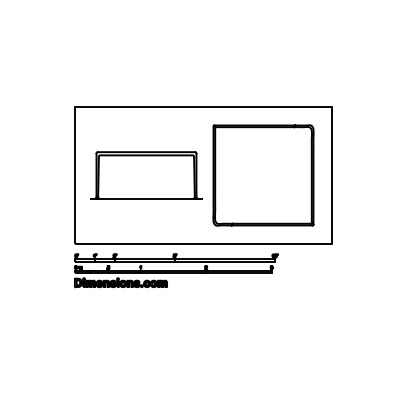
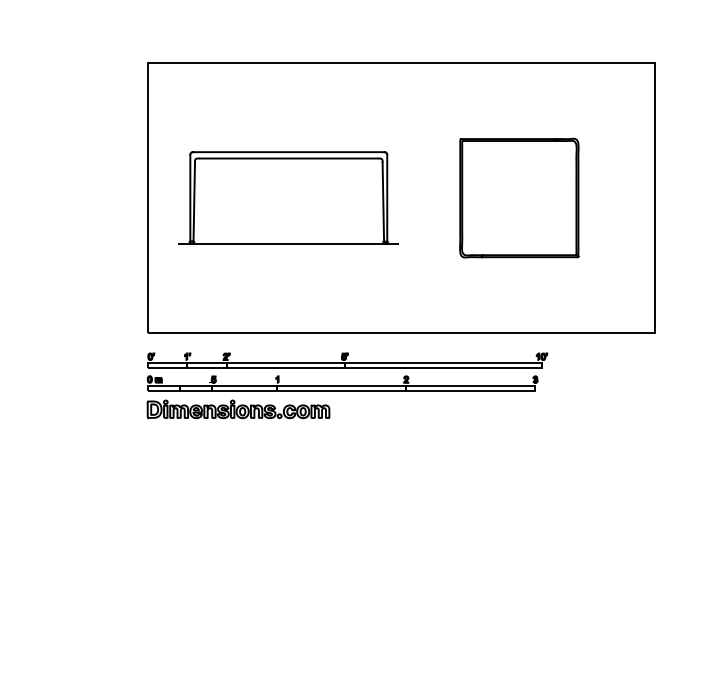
part: (263, 175) -> (519, 198), size x0.6

